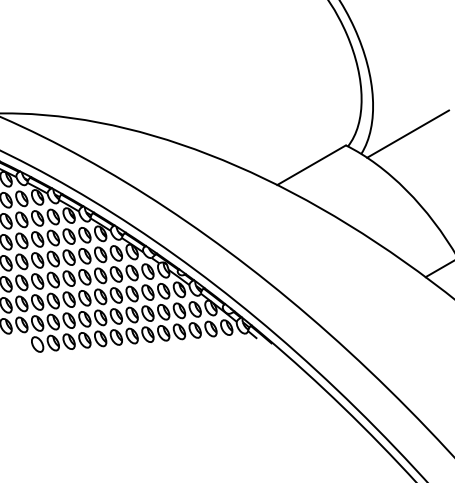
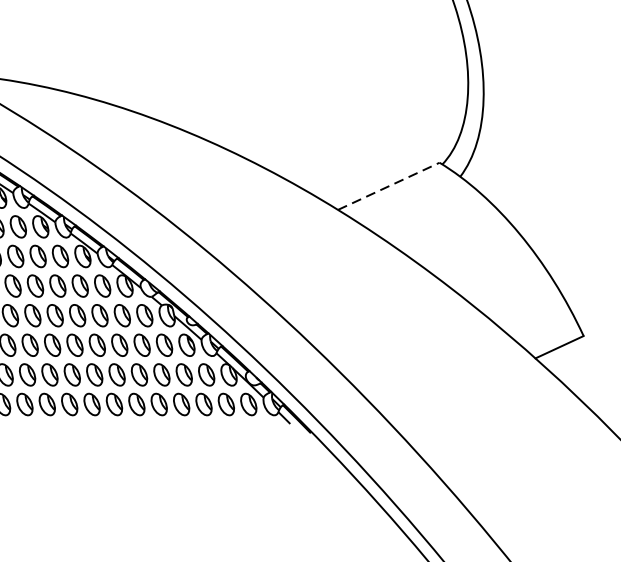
line: (408, 133) -> (529, 153), removed
line: (311, 165) -> (388, 186), solid -> dashed

